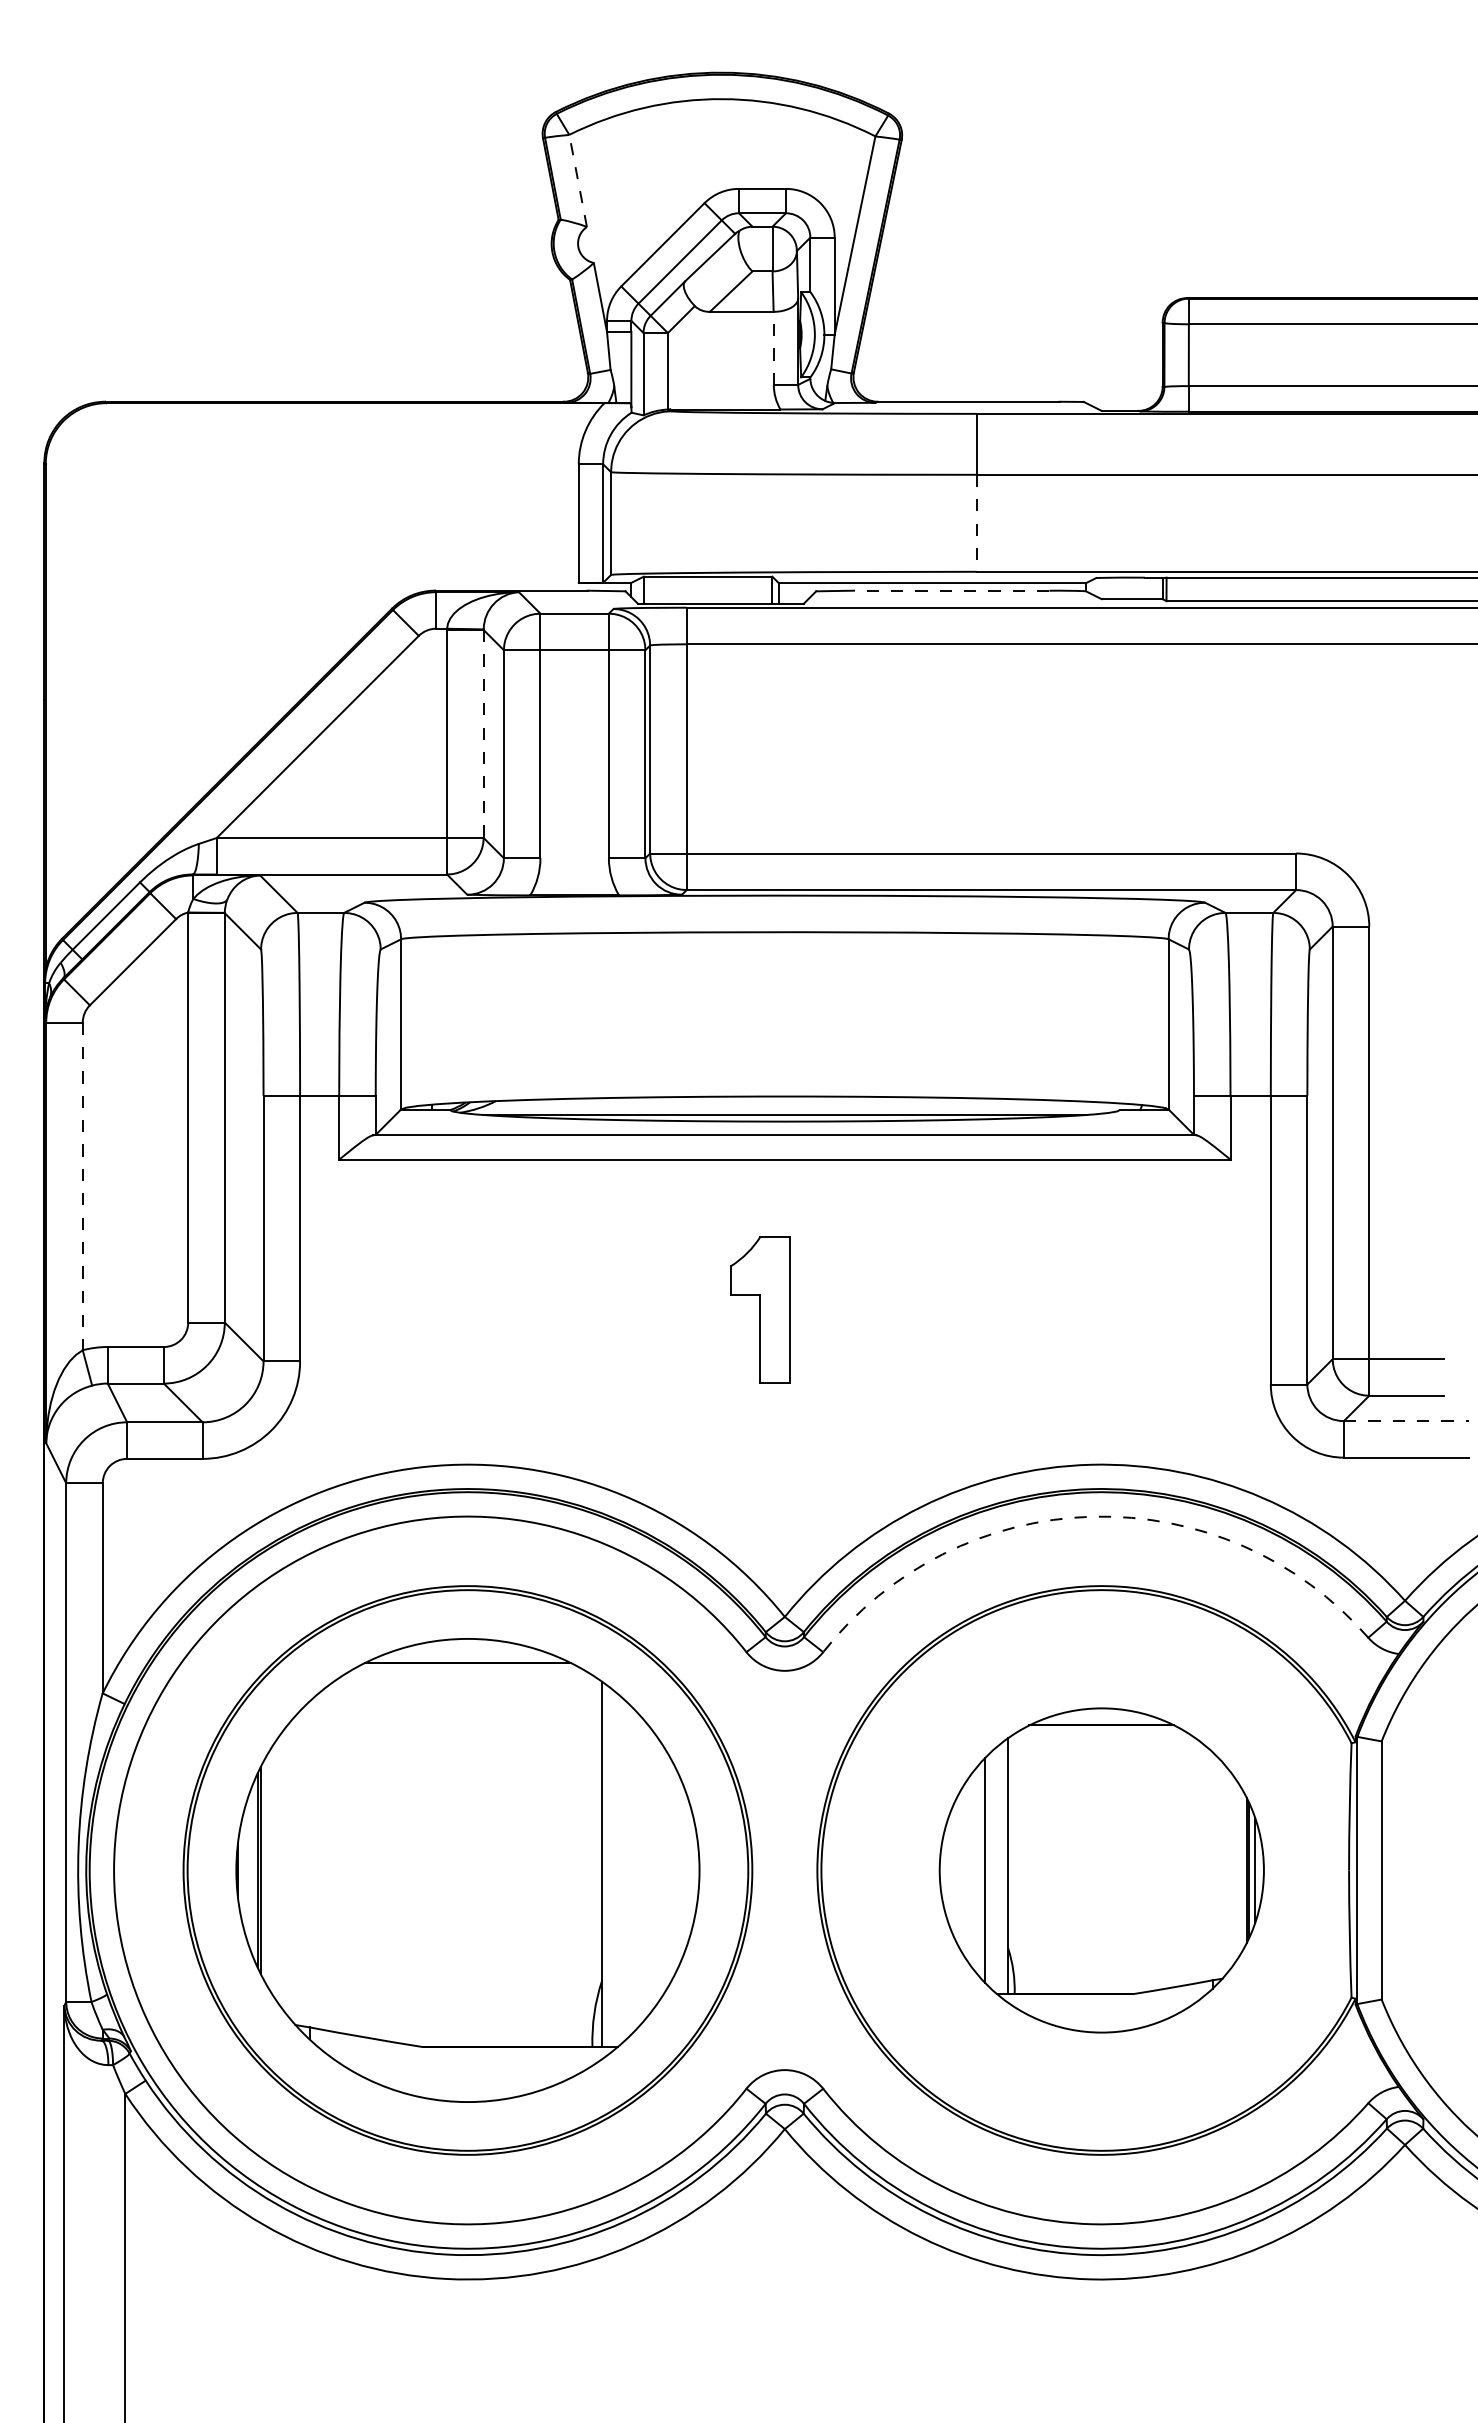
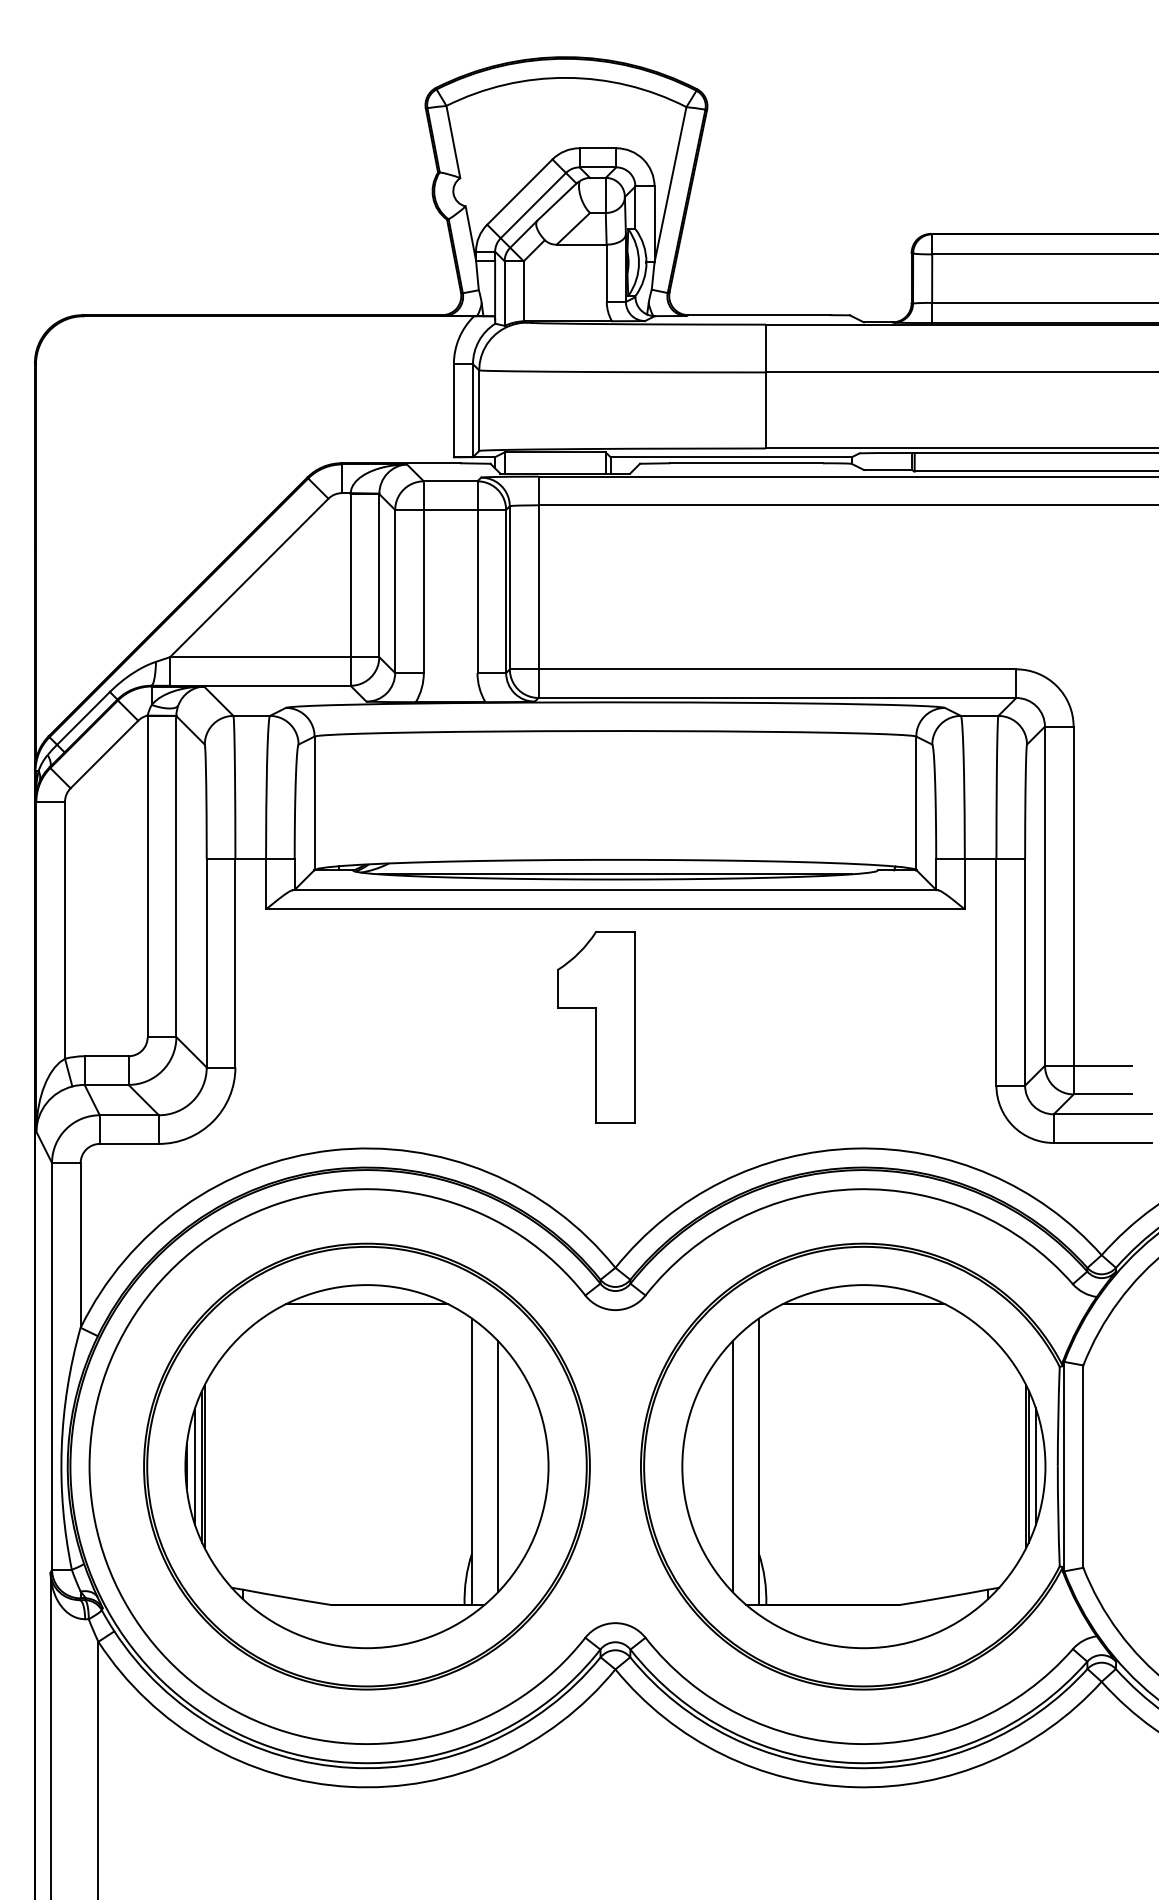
line: (578, 180) -> (453, 141), dashed -> solid
line: (773, 348) -> (606, 273), dashed -> solid
line: (976, 523) -> (765, 410), dashed -> solid
line: (951, 590) -> (746, 463), dashed -> solid
line: (483, 734) -> (379, 576), dashed -> solid
line: (82, 1186) -> (64, 930), dashed -> solid
part: (760, 1309) -> (596, 1026), size x1.67
line: (1406, 1421) -> (1102, 1114), dashed -> solid
arc: (1092, 1516) -> (856, 1189), dashed -> solid
line: (248, 1870) -> (194, 1466), added
line: (635, 1870) -> (498, 1466), added
part: (1101, 1870) -> (863, 1466), size x1.43

